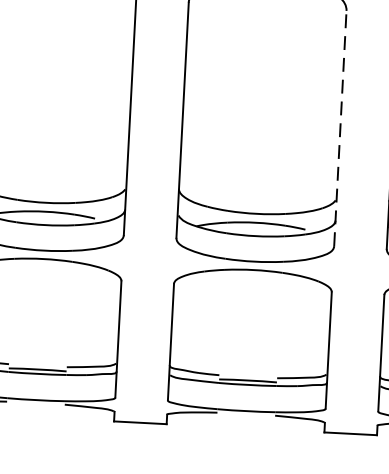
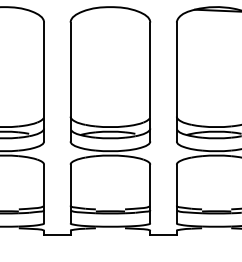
line: (340, 127) -> (150, 81), dashed -> solid

